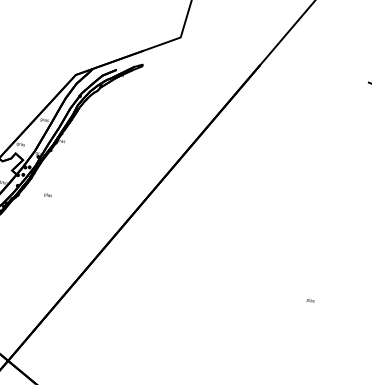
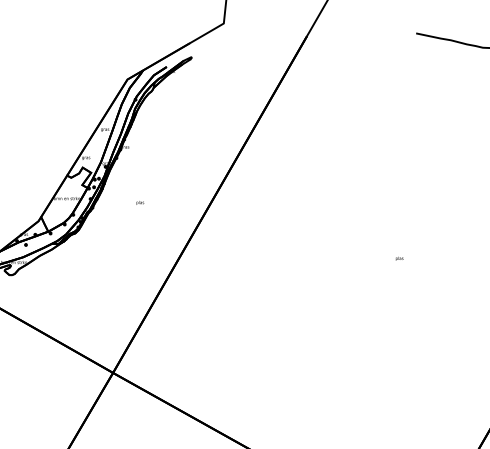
text: (48, 195) -> (140, 202), moved

